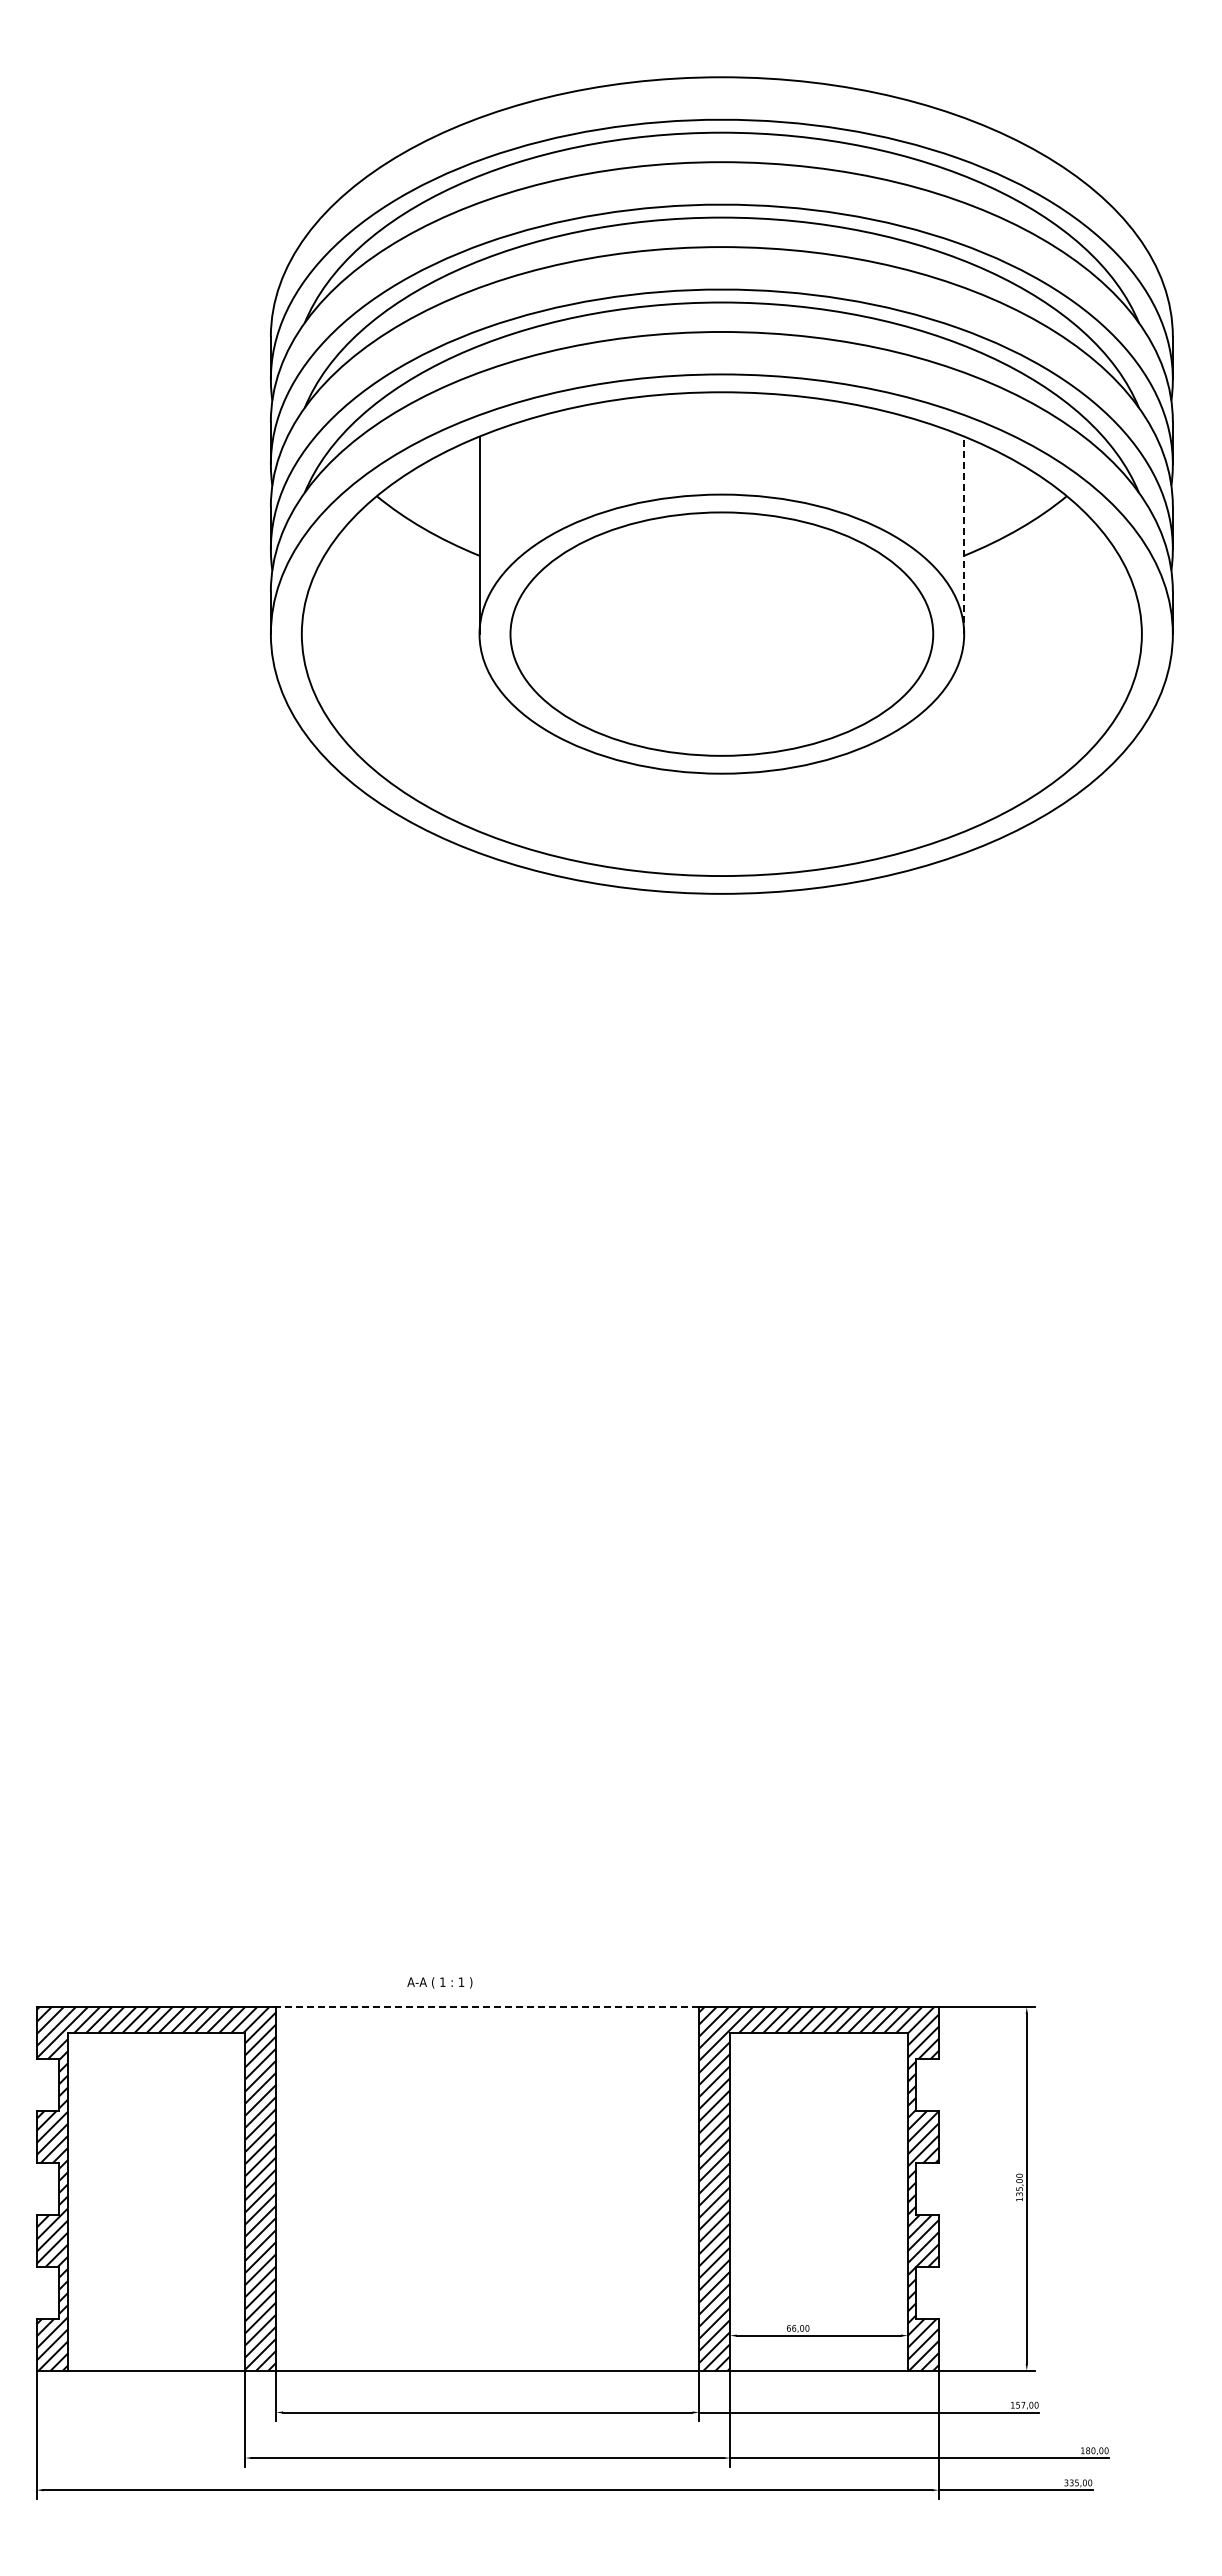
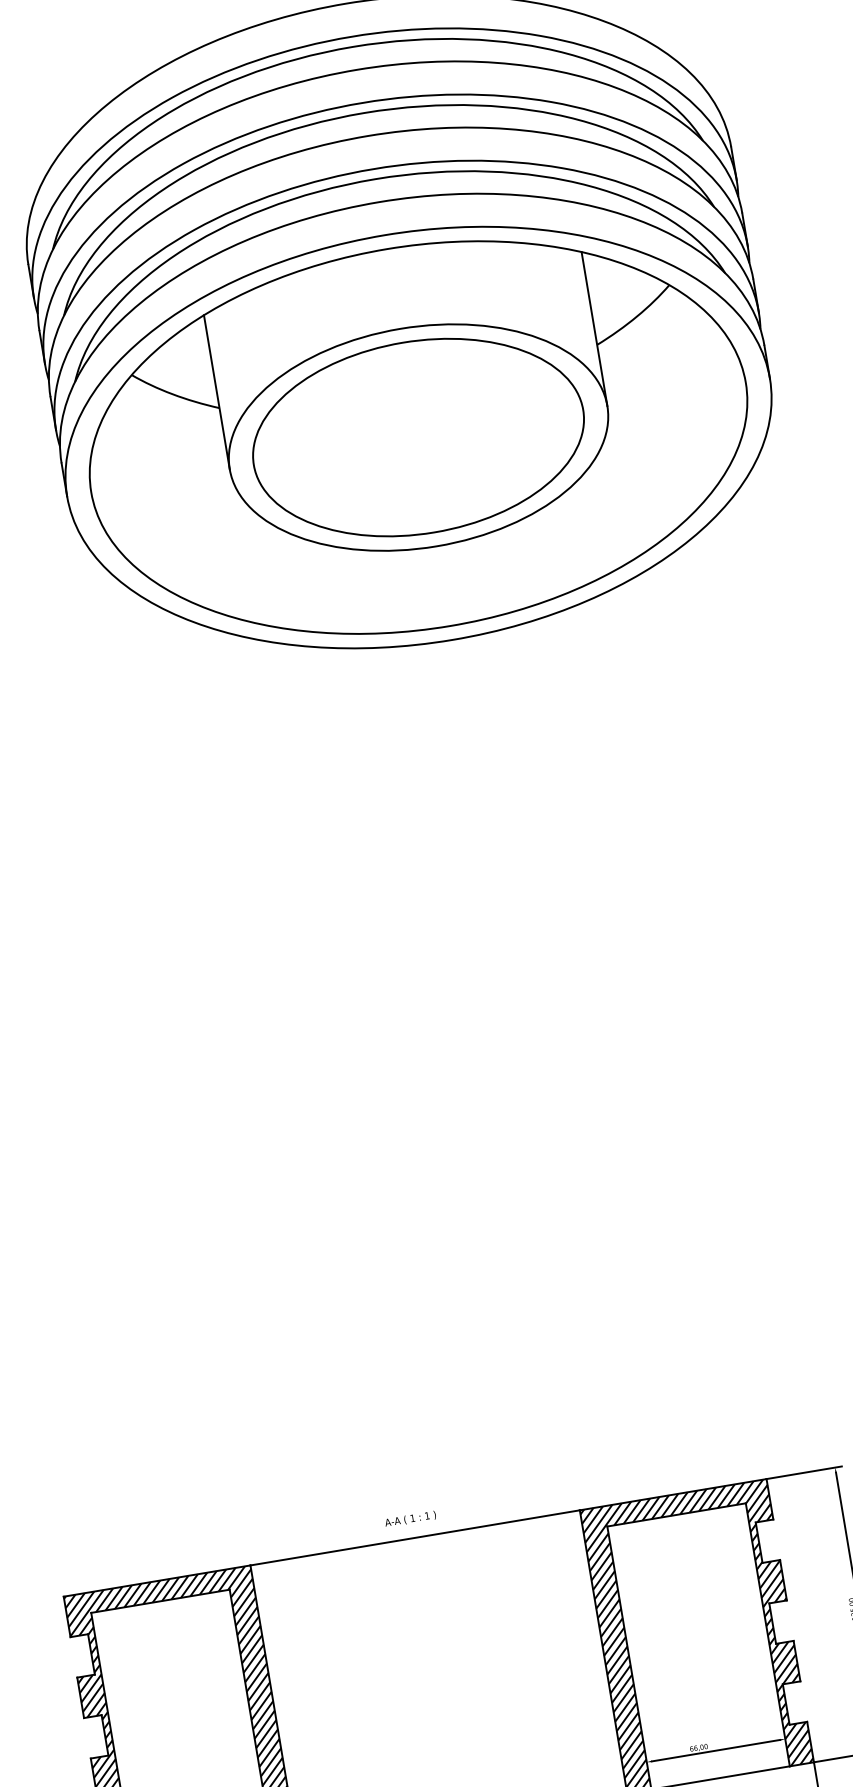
line: (964, 535) -> (594, 329), dashed -> solid
text: (439, 1982) -> (410, 1518), moved
line: (487, 2007) -> (415, 1538), dashed -> solid

